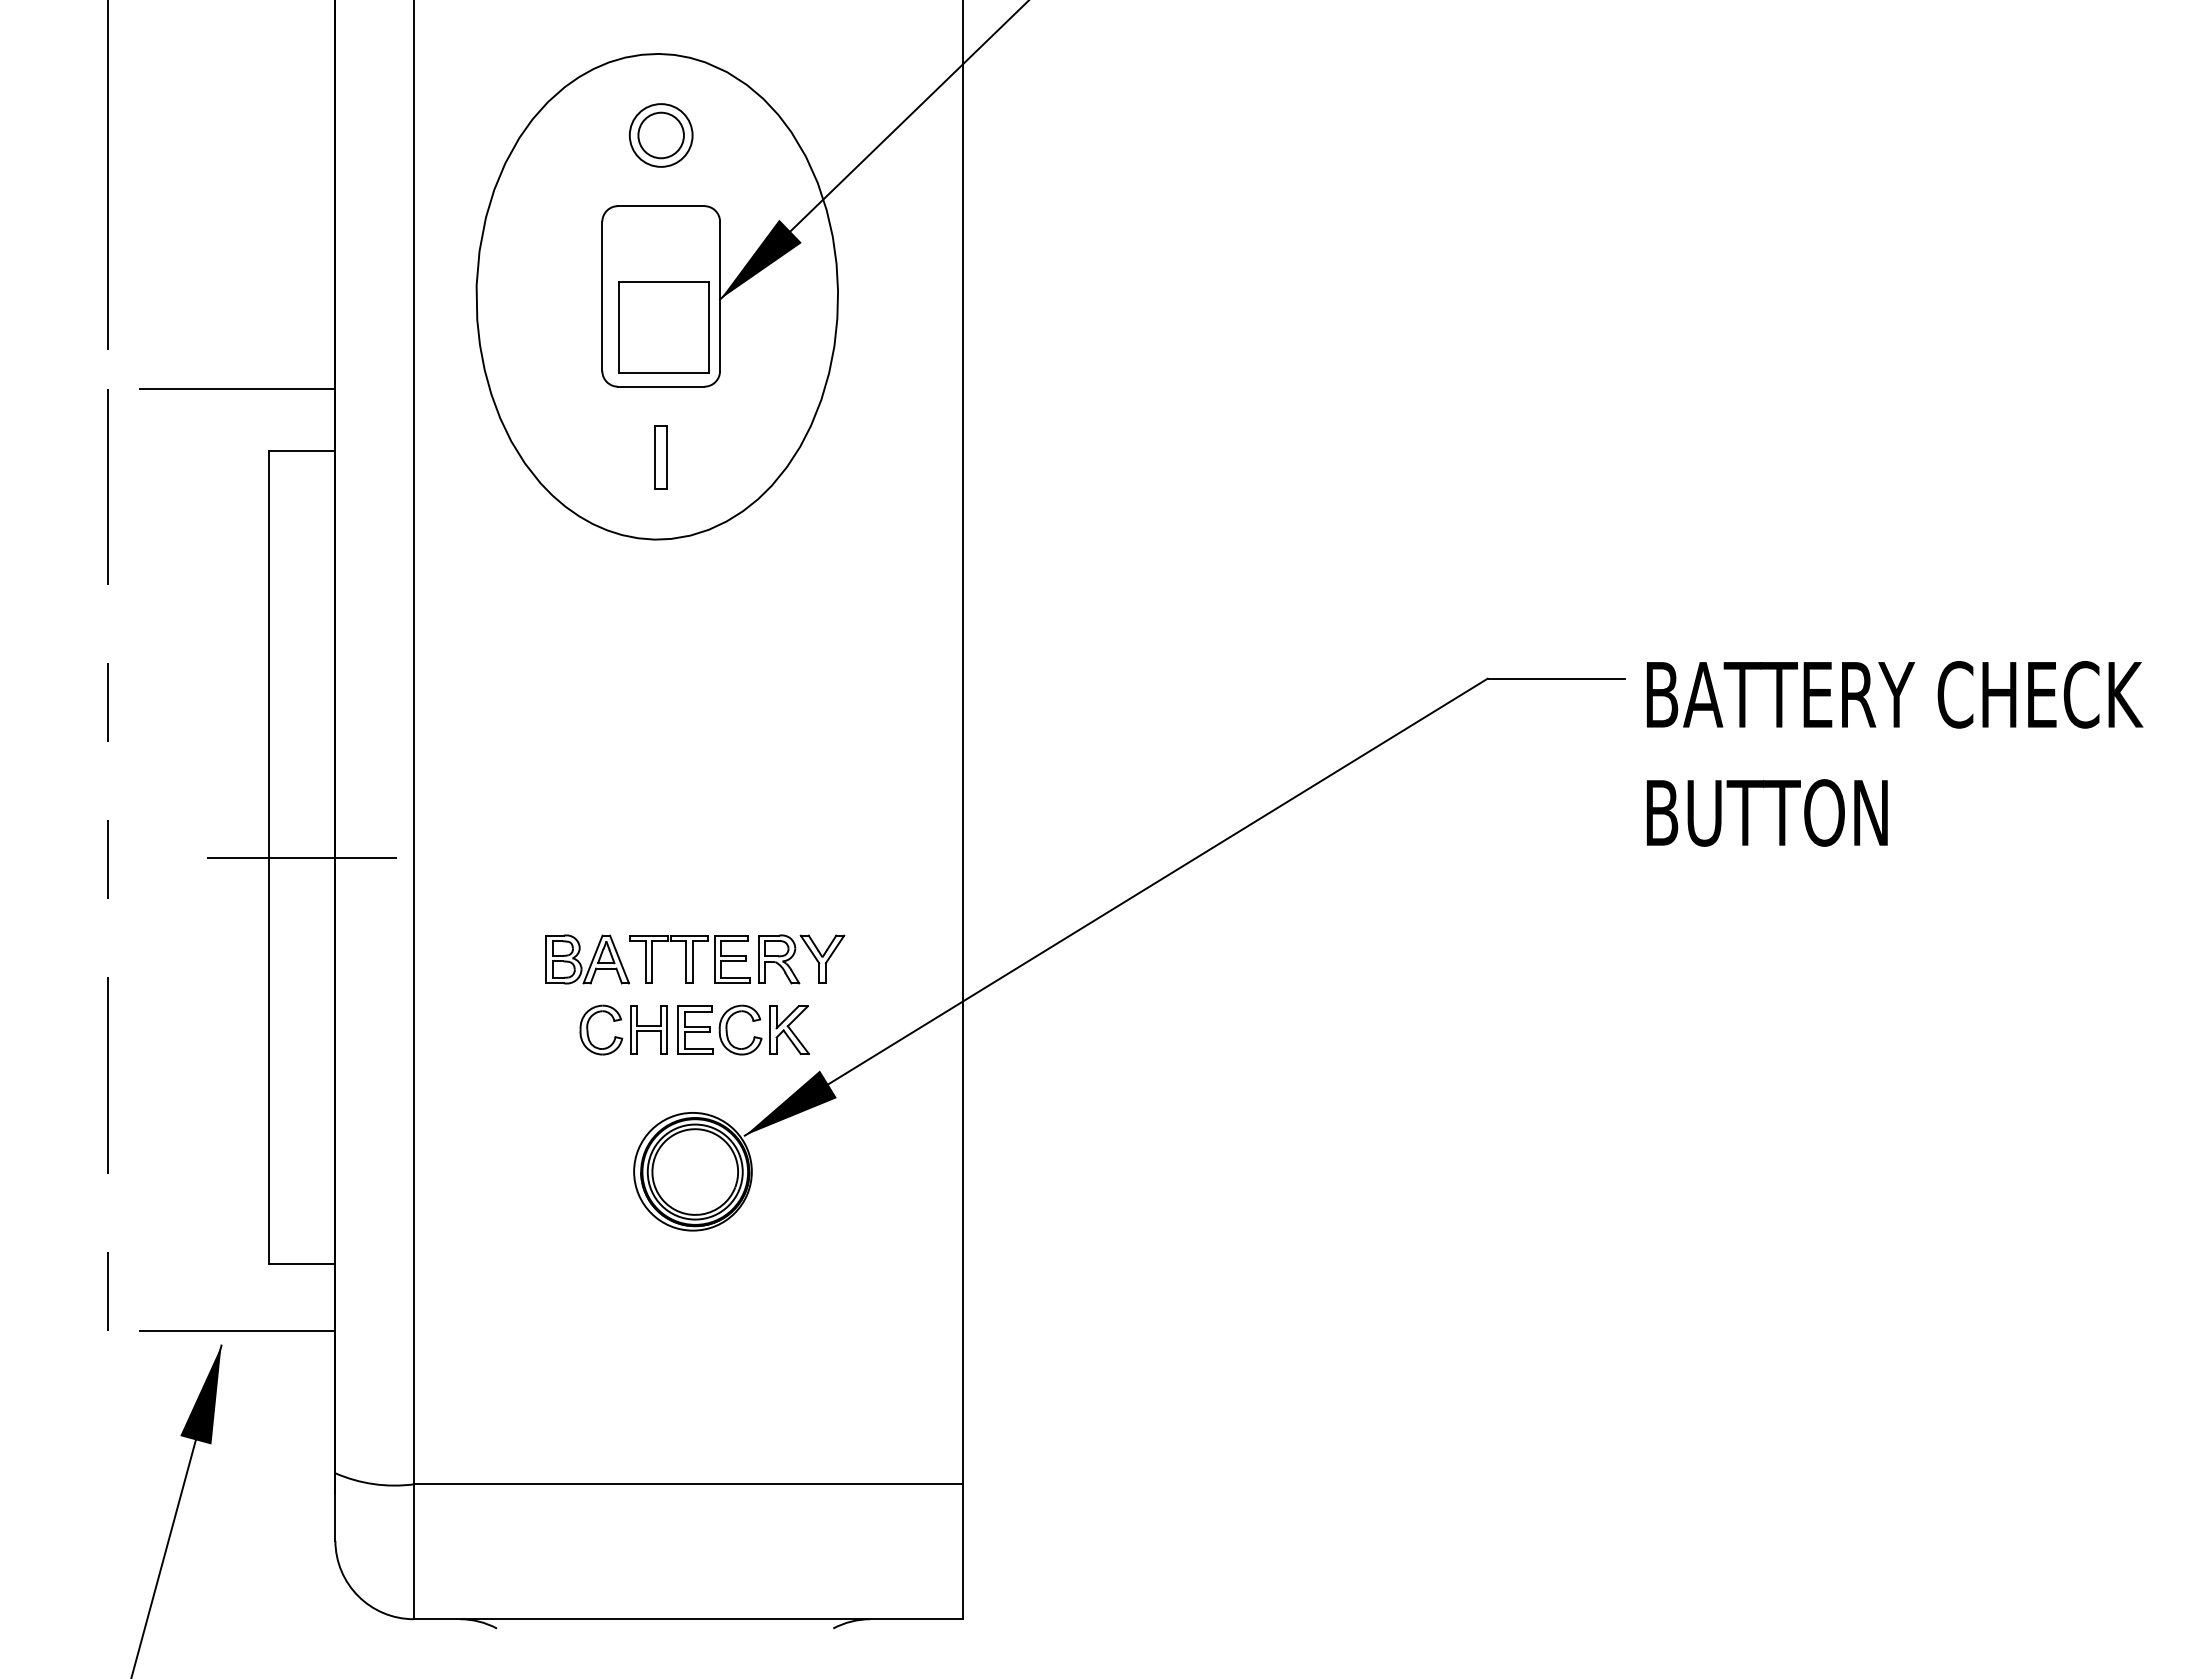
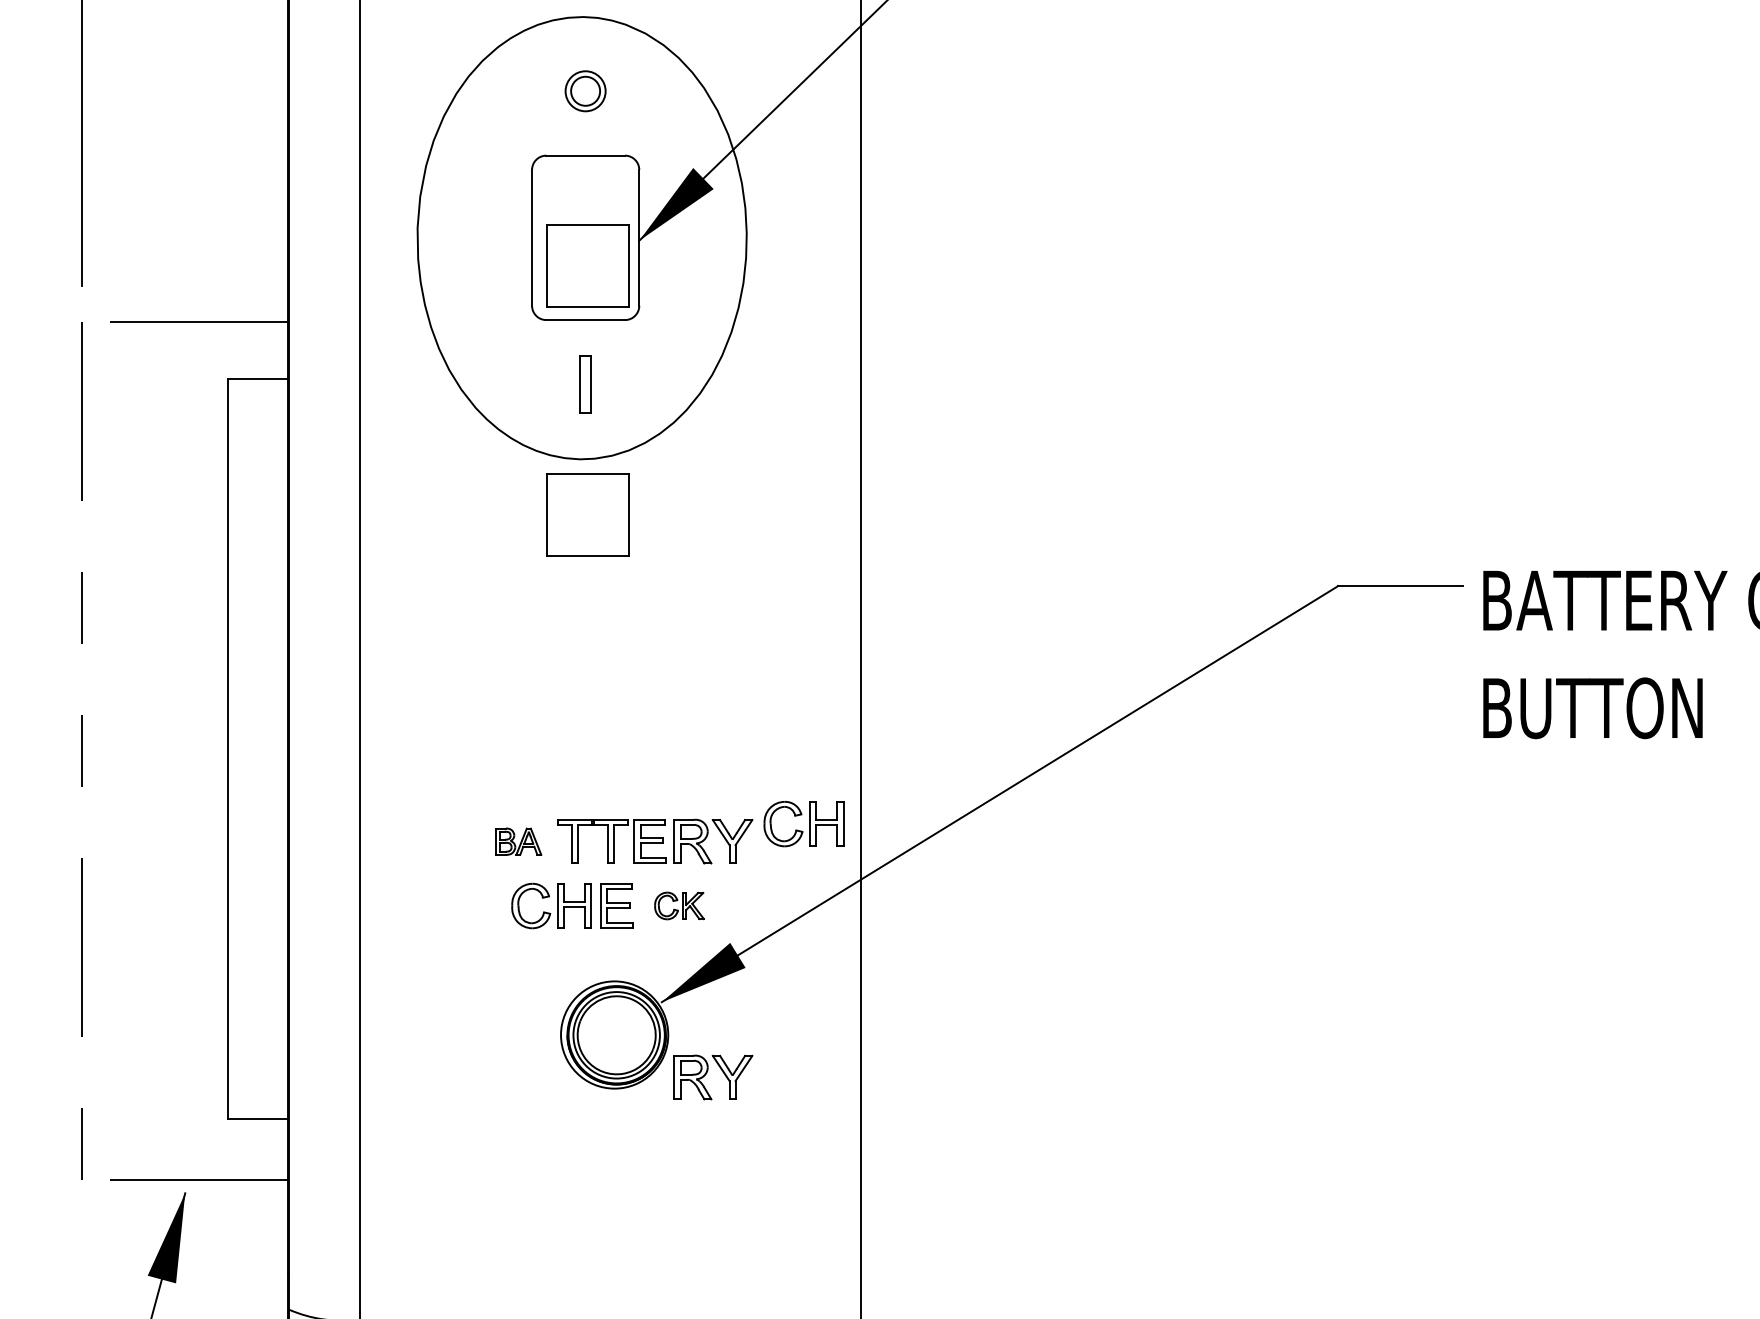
part: (660, 135) -> (585, 91), size x0.7
part: (663, 600) -> (587, 514), added
line: (301, 857) -> (258, 748), removed
part: (907, 939) -> (809, 823), added
part: (587, 959) -> (518, 841), size x0.6
part: (763, 1029) -> (678, 905), size x0.6
part: (794, 1214) -> (707, 1073), added

